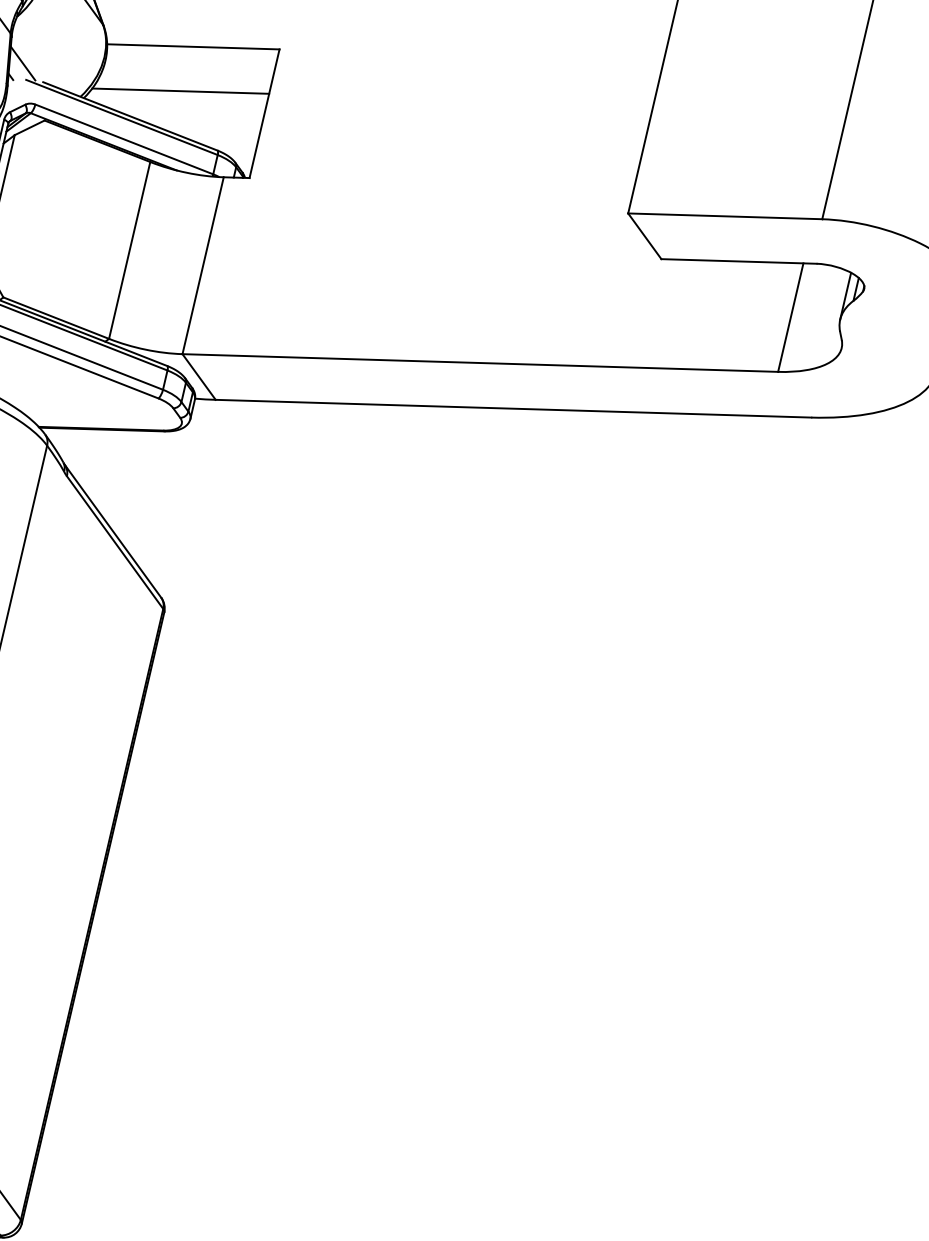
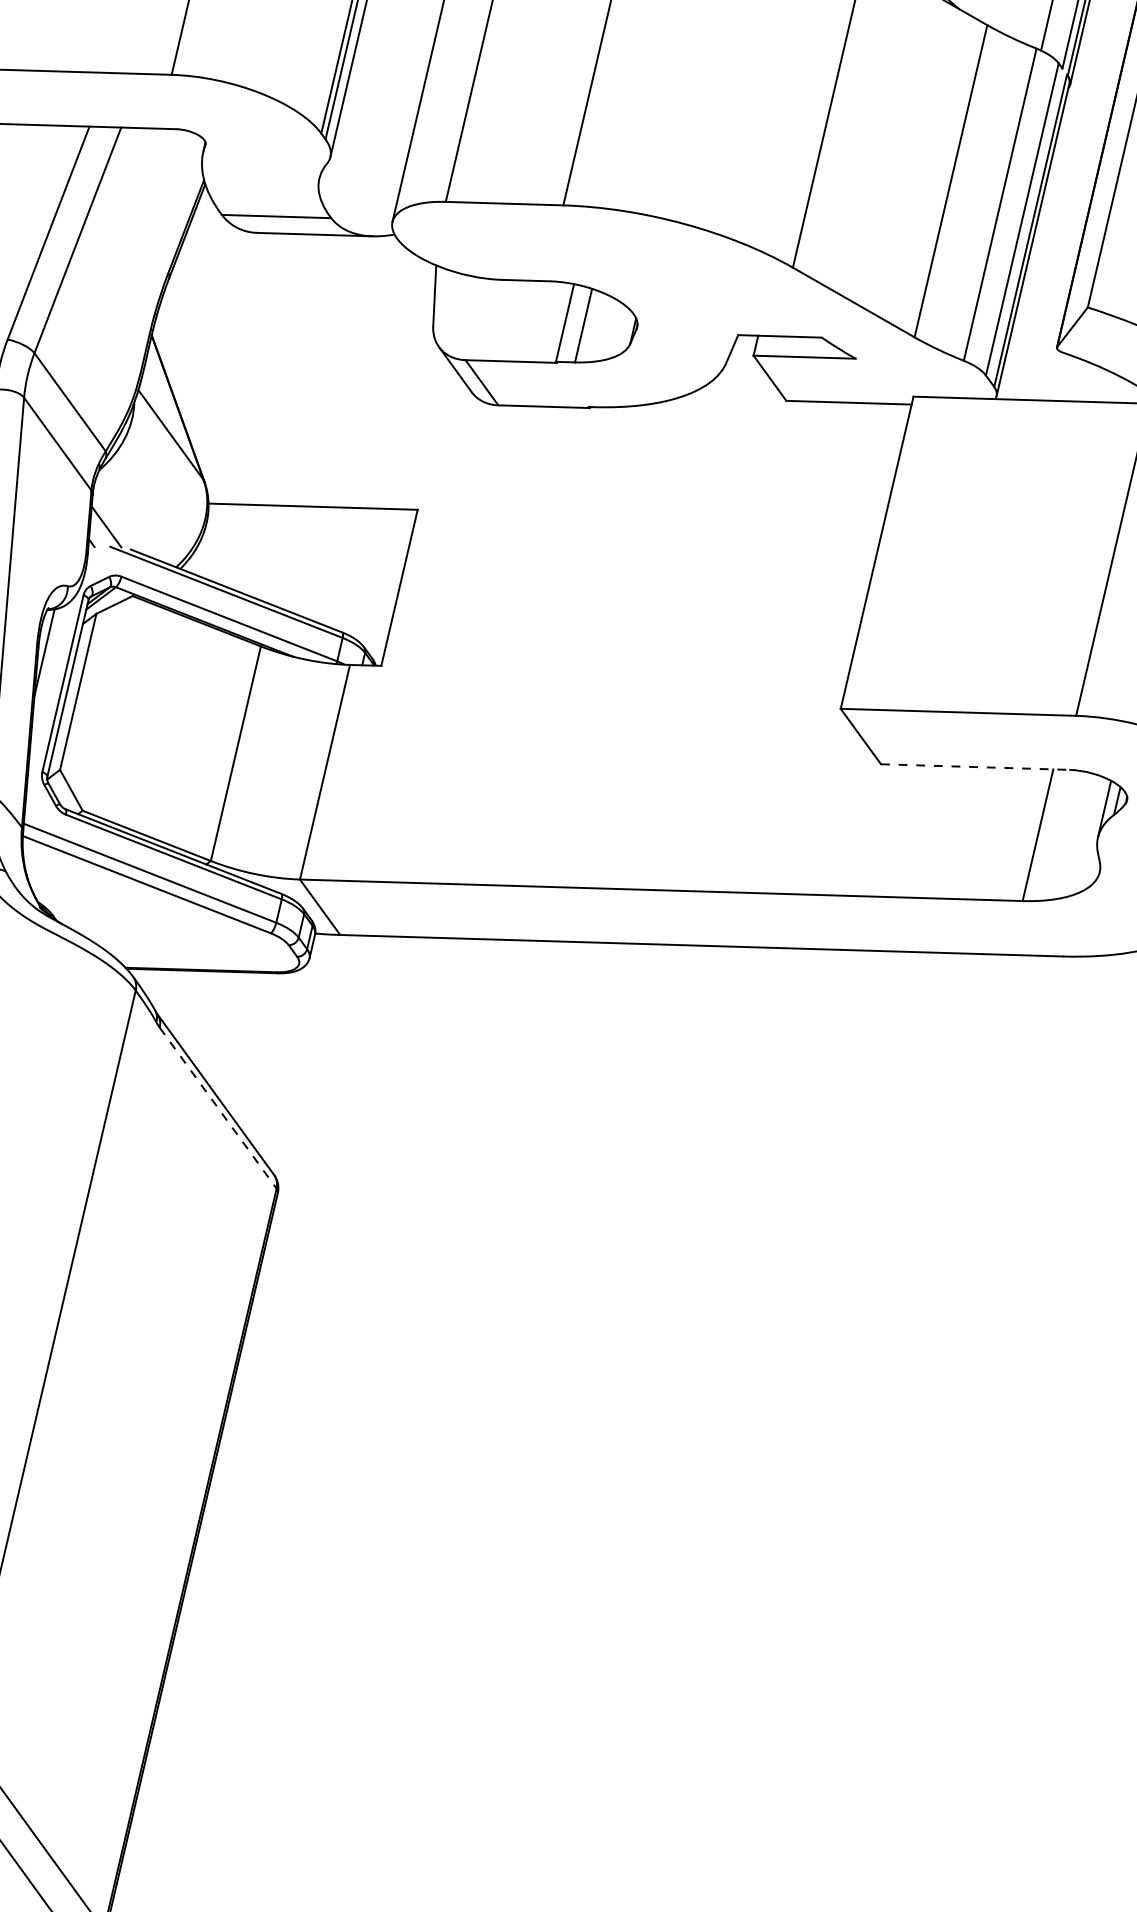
line: (180, 91) -> (297, 560), removed
line: (739, 261) -> (975, 767), solid -> dashed
line: (115, 542) -> (218, 1108), solid -> dashed

